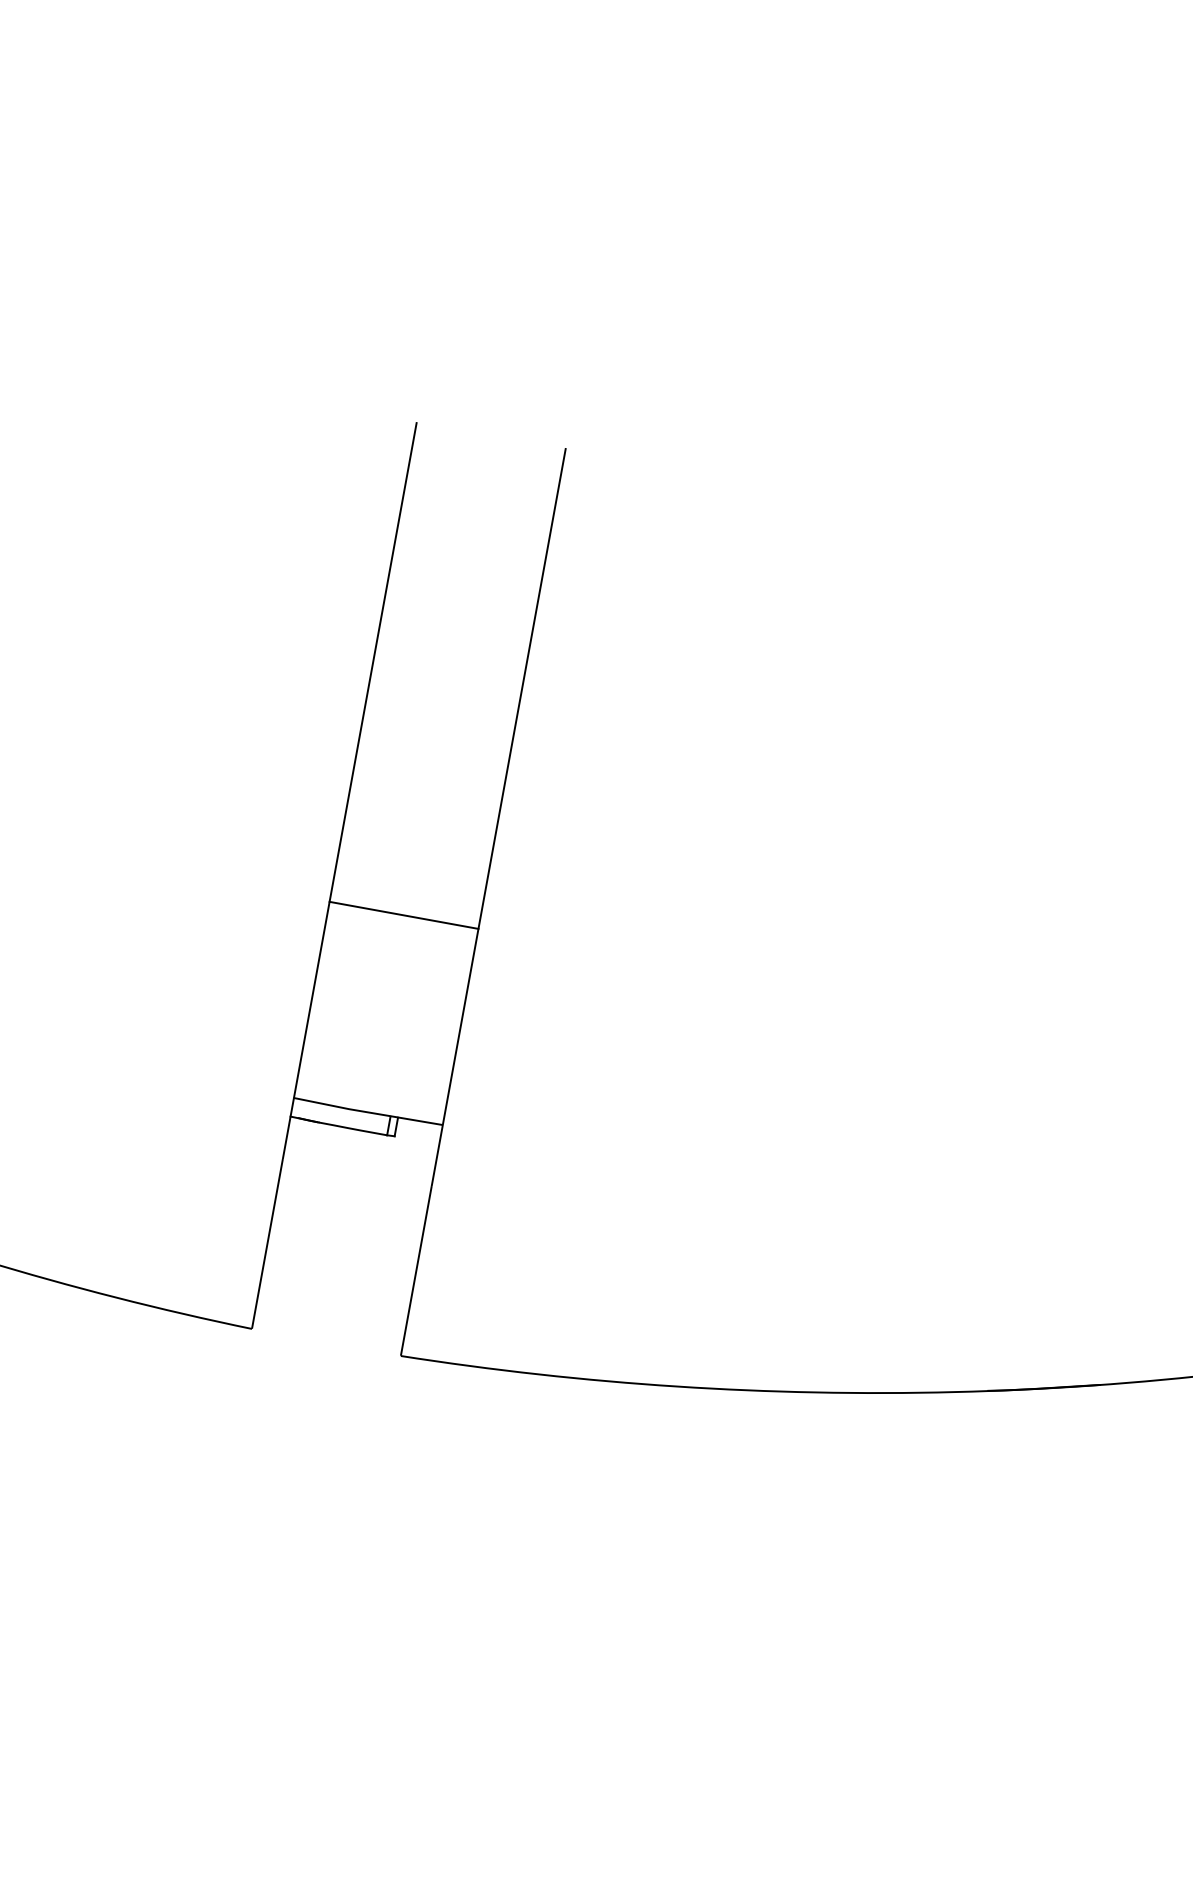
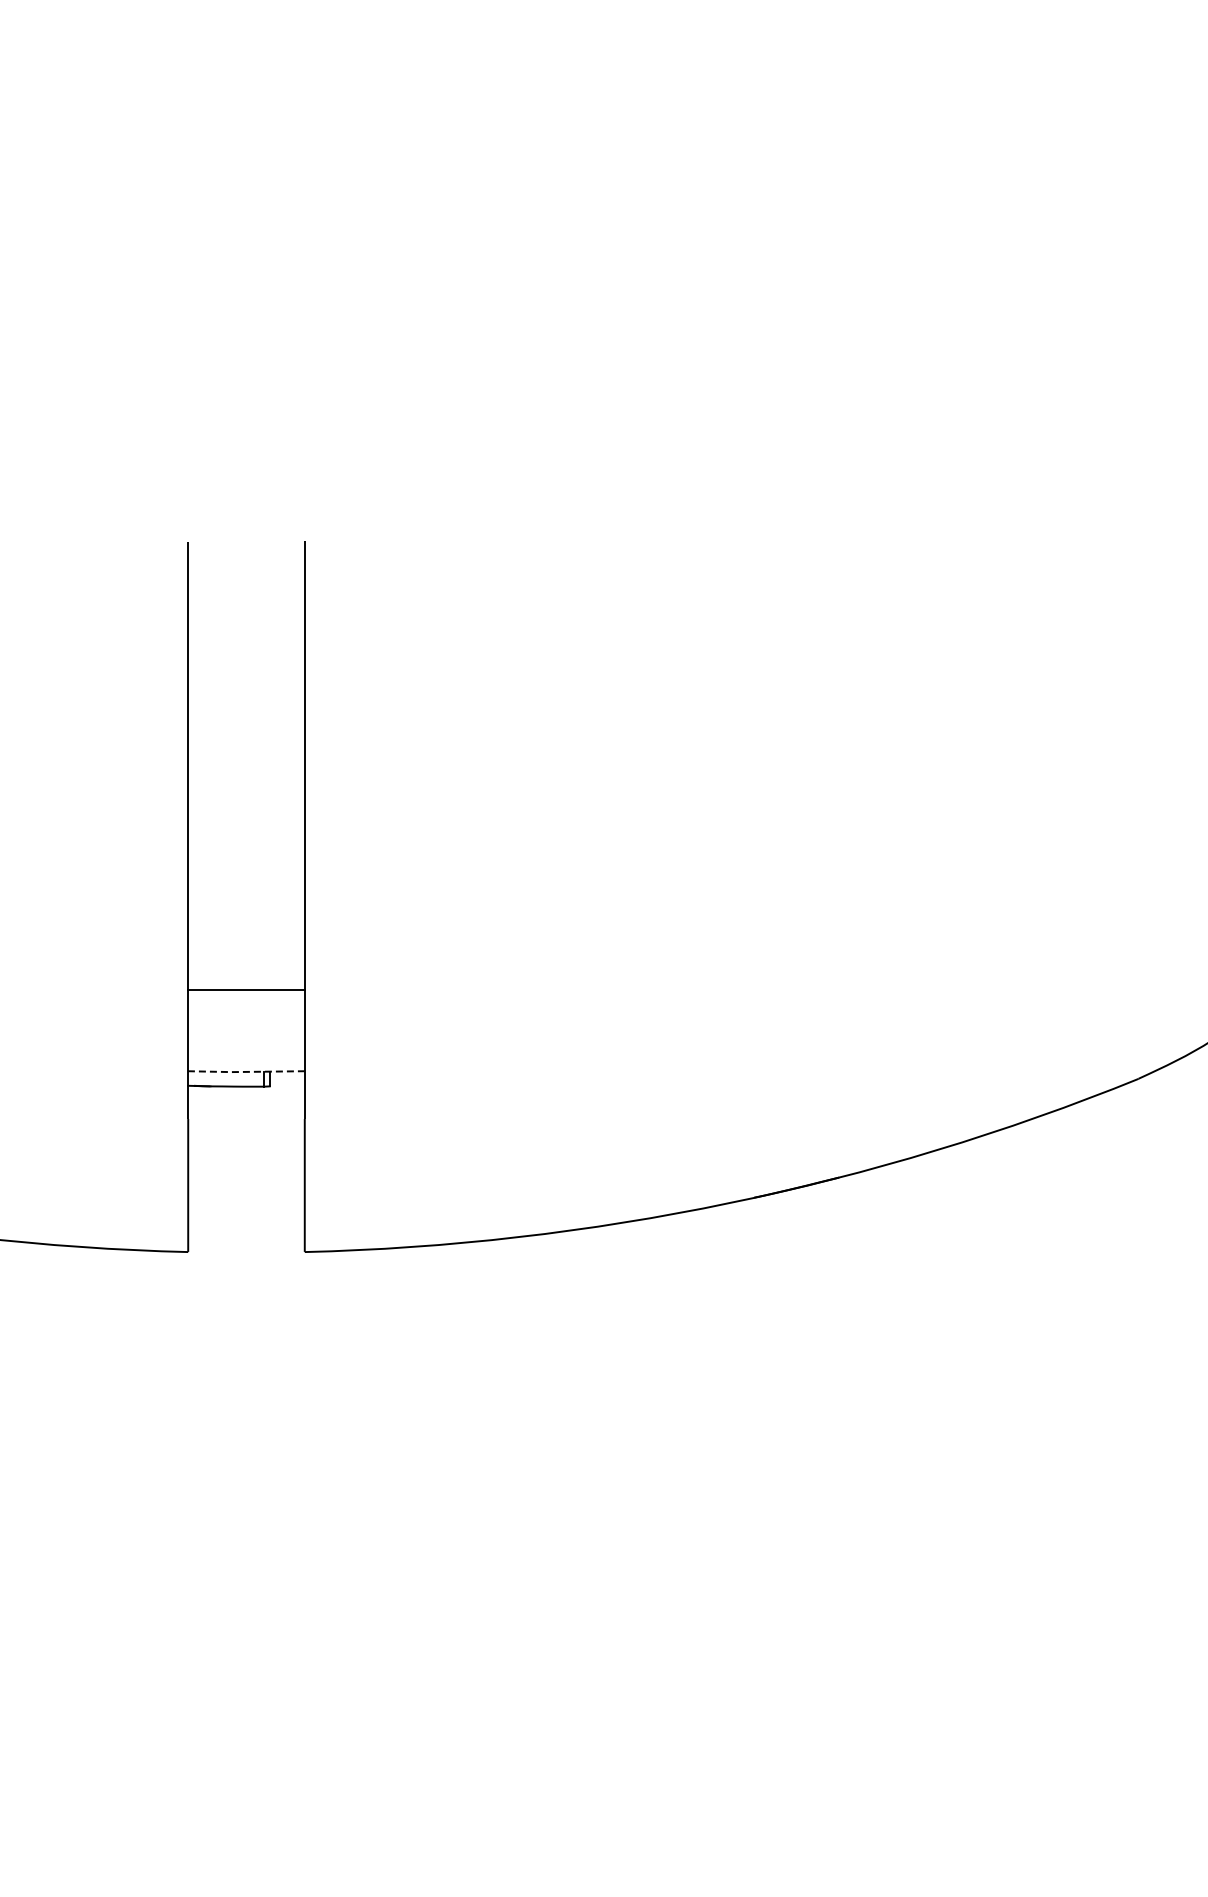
line: (404, 915) -> (246, 989), moved
line: (368, 1111) -> (246, 1071), solid -> dashed

